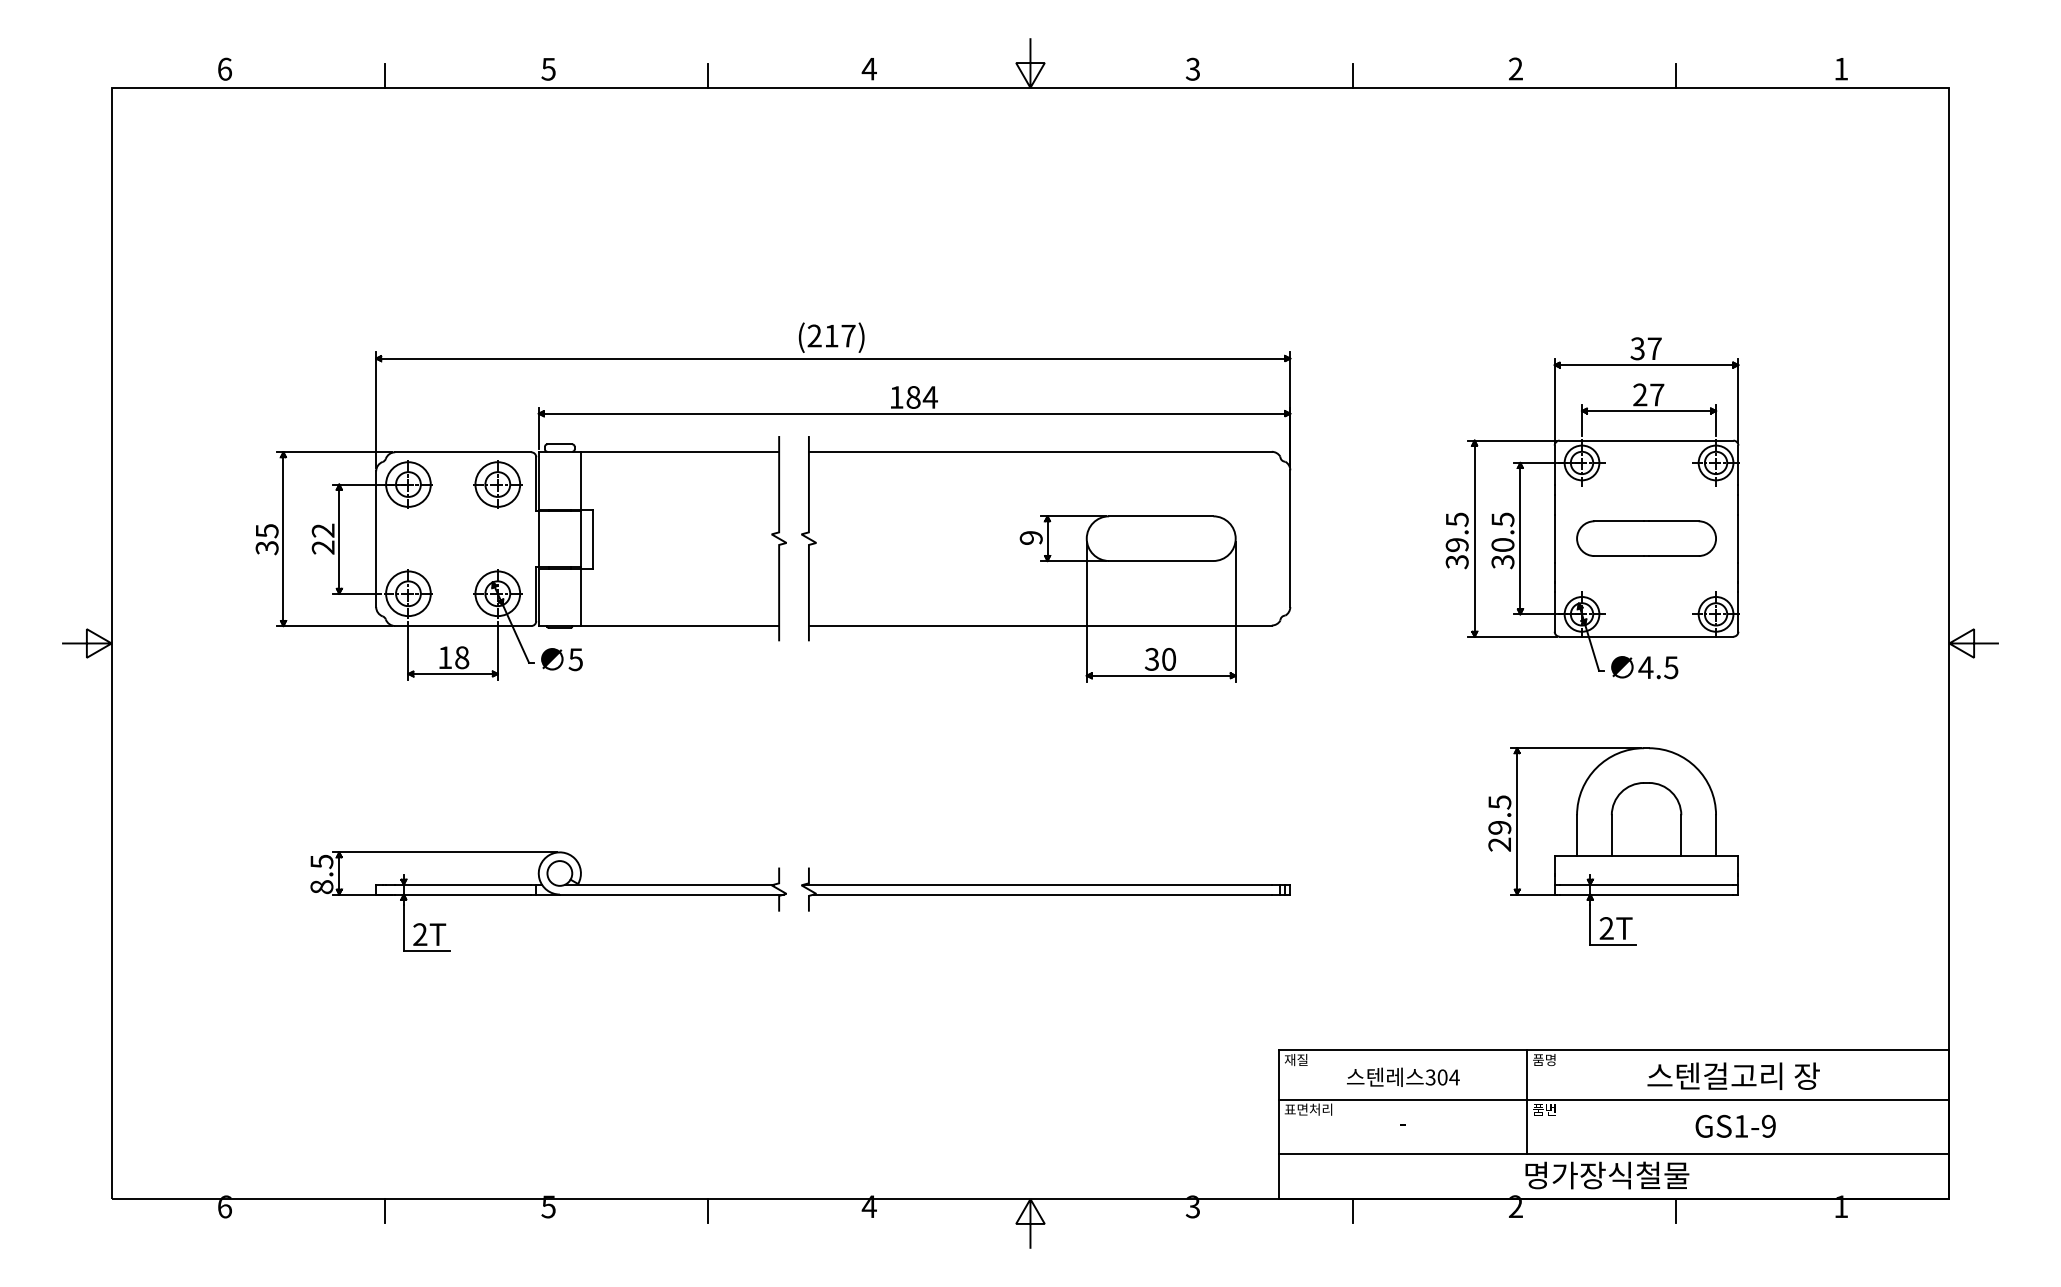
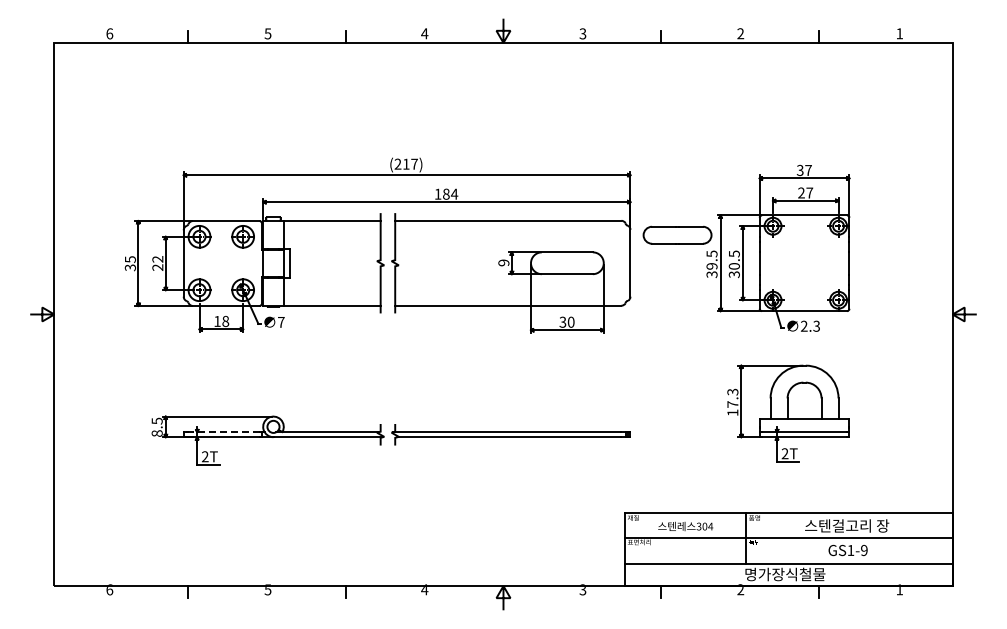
part: (1646, 537) -> (677, 234), moved
text: (574, 659) -> (280, 322), 5 -> 7
text: (1656, 666) -> (809, 325), 4.5 -> 2.3
text: (1499, 823) -> (732, 402), 29.5 -> 17.3
line: (461, 884) -> (225, 432), solid -> dashed

